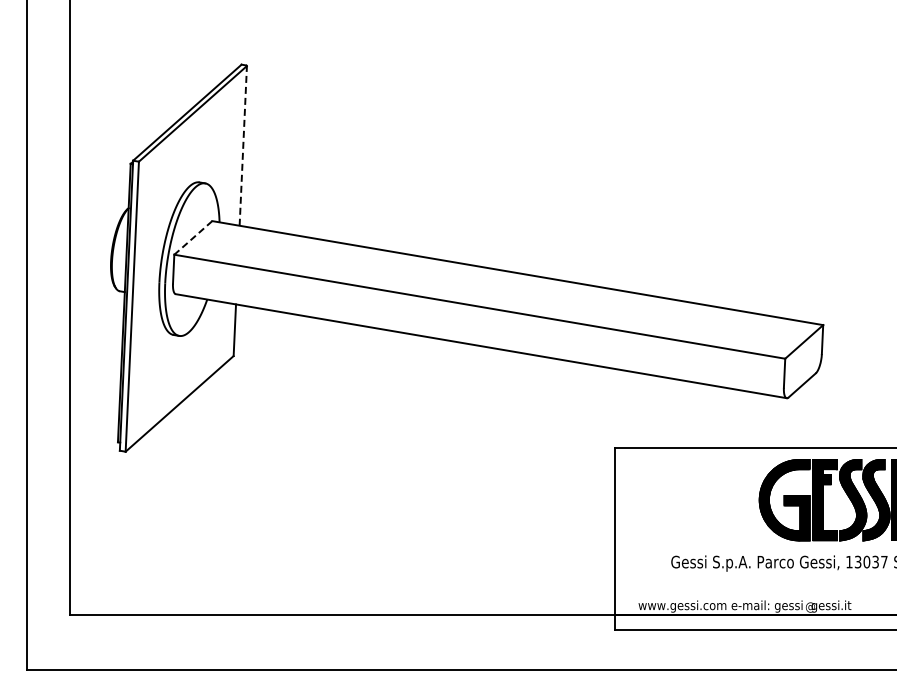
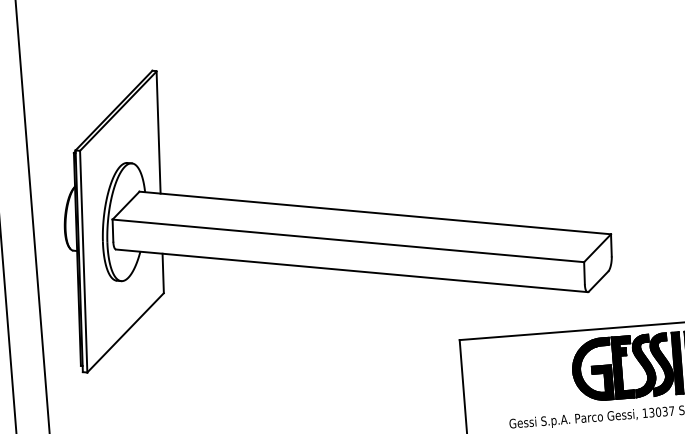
line: (243, 145) -> (158, 132), dashed -> solid
line: (192, 238) -> (125, 206), dashed -> solid

